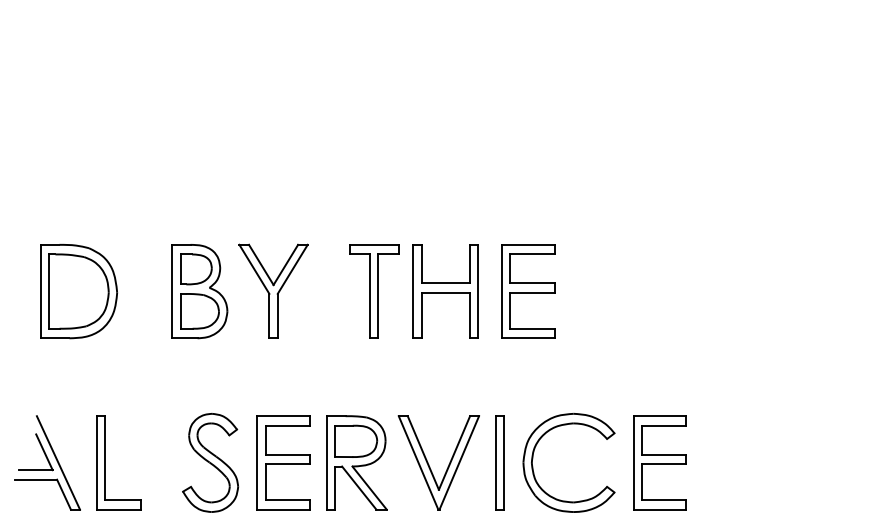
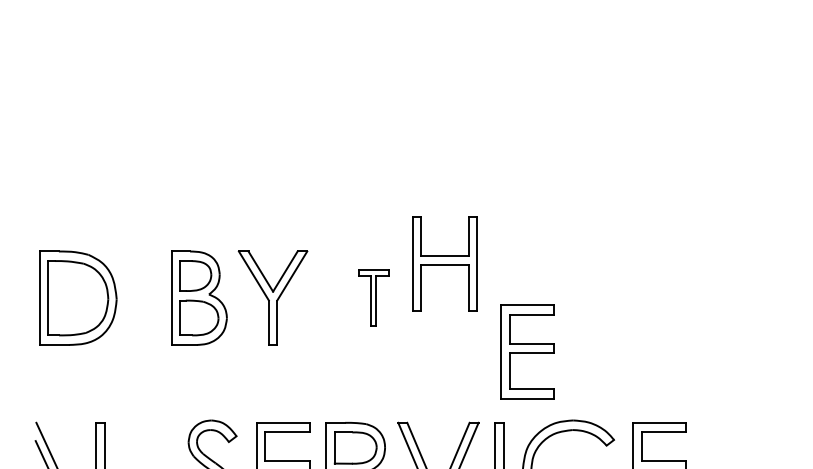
part: (374, 291) -> (374, 298), size x0.6
part: (445, 291) -> (445, 264), moved
part: (528, 291) -> (528, 352), moved

